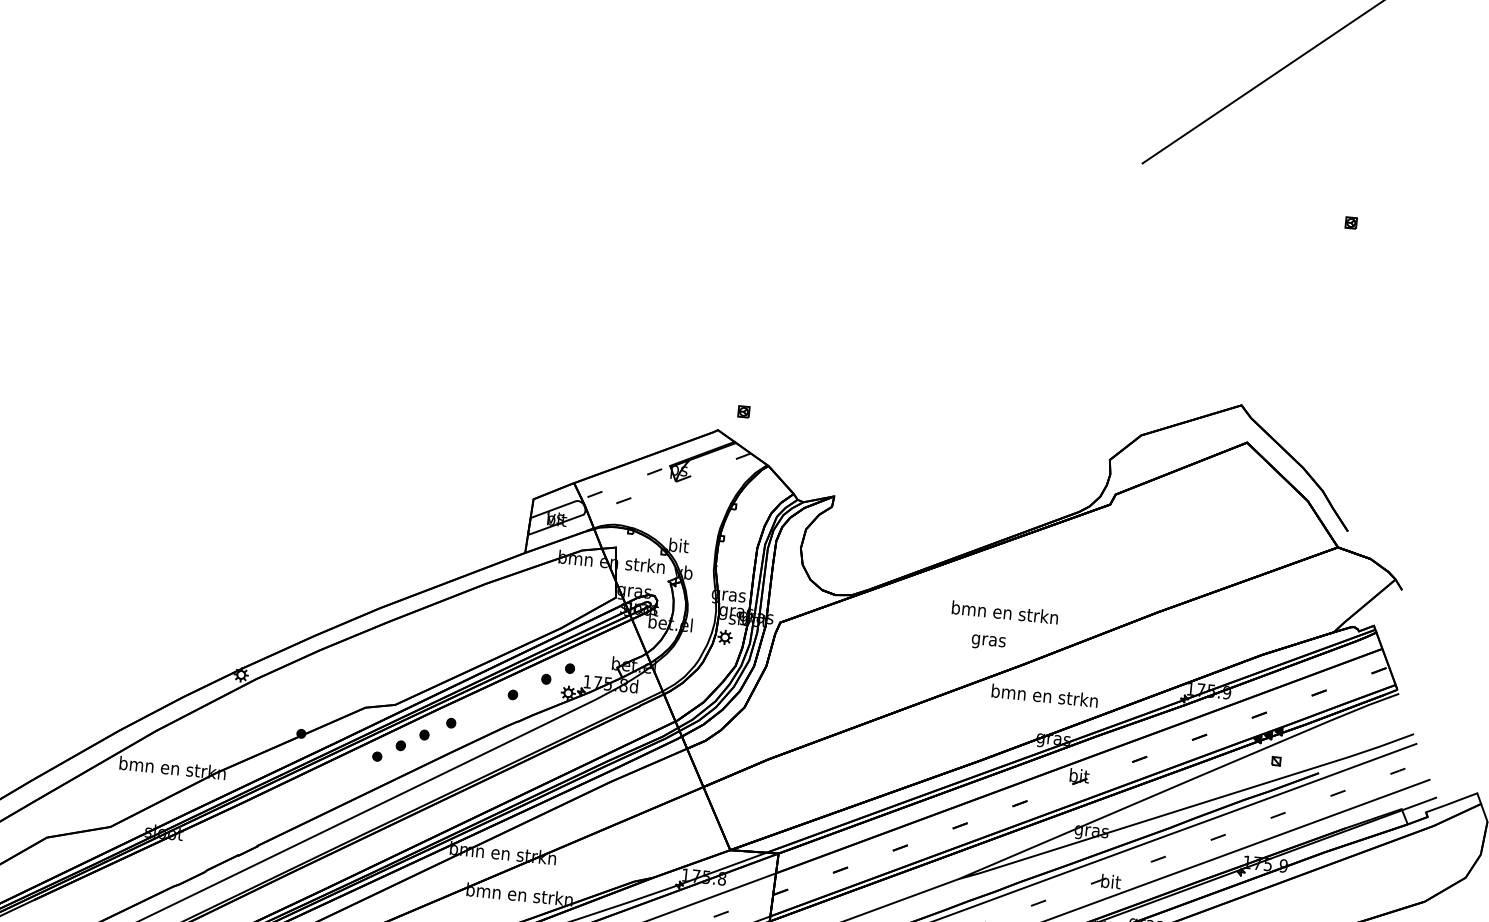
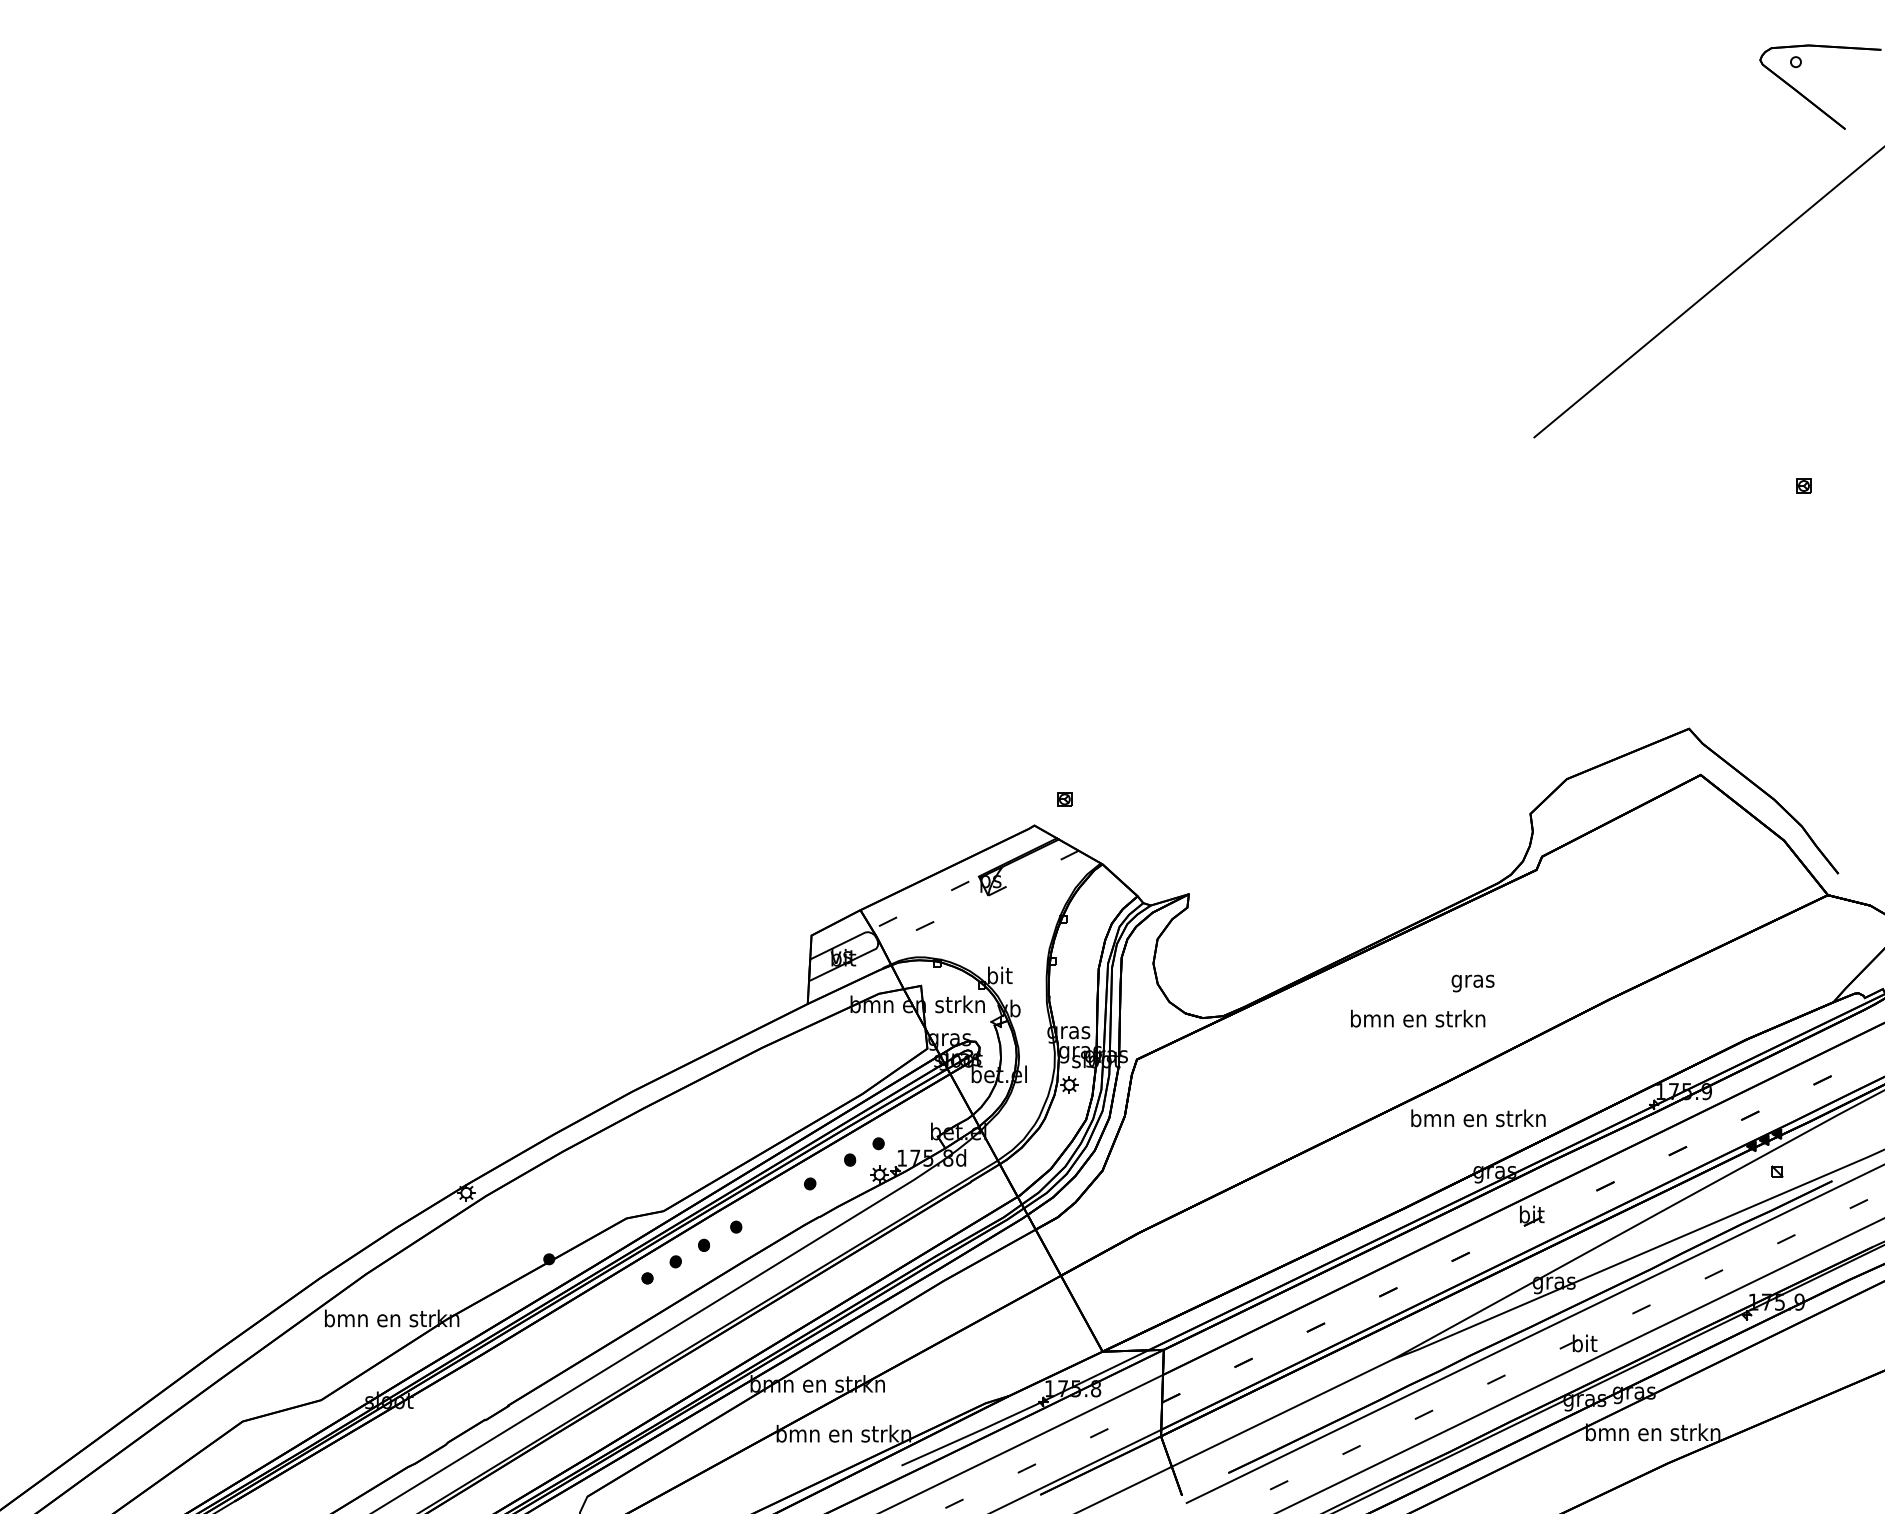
text: (988, 642) -> (1472, 983), moved

